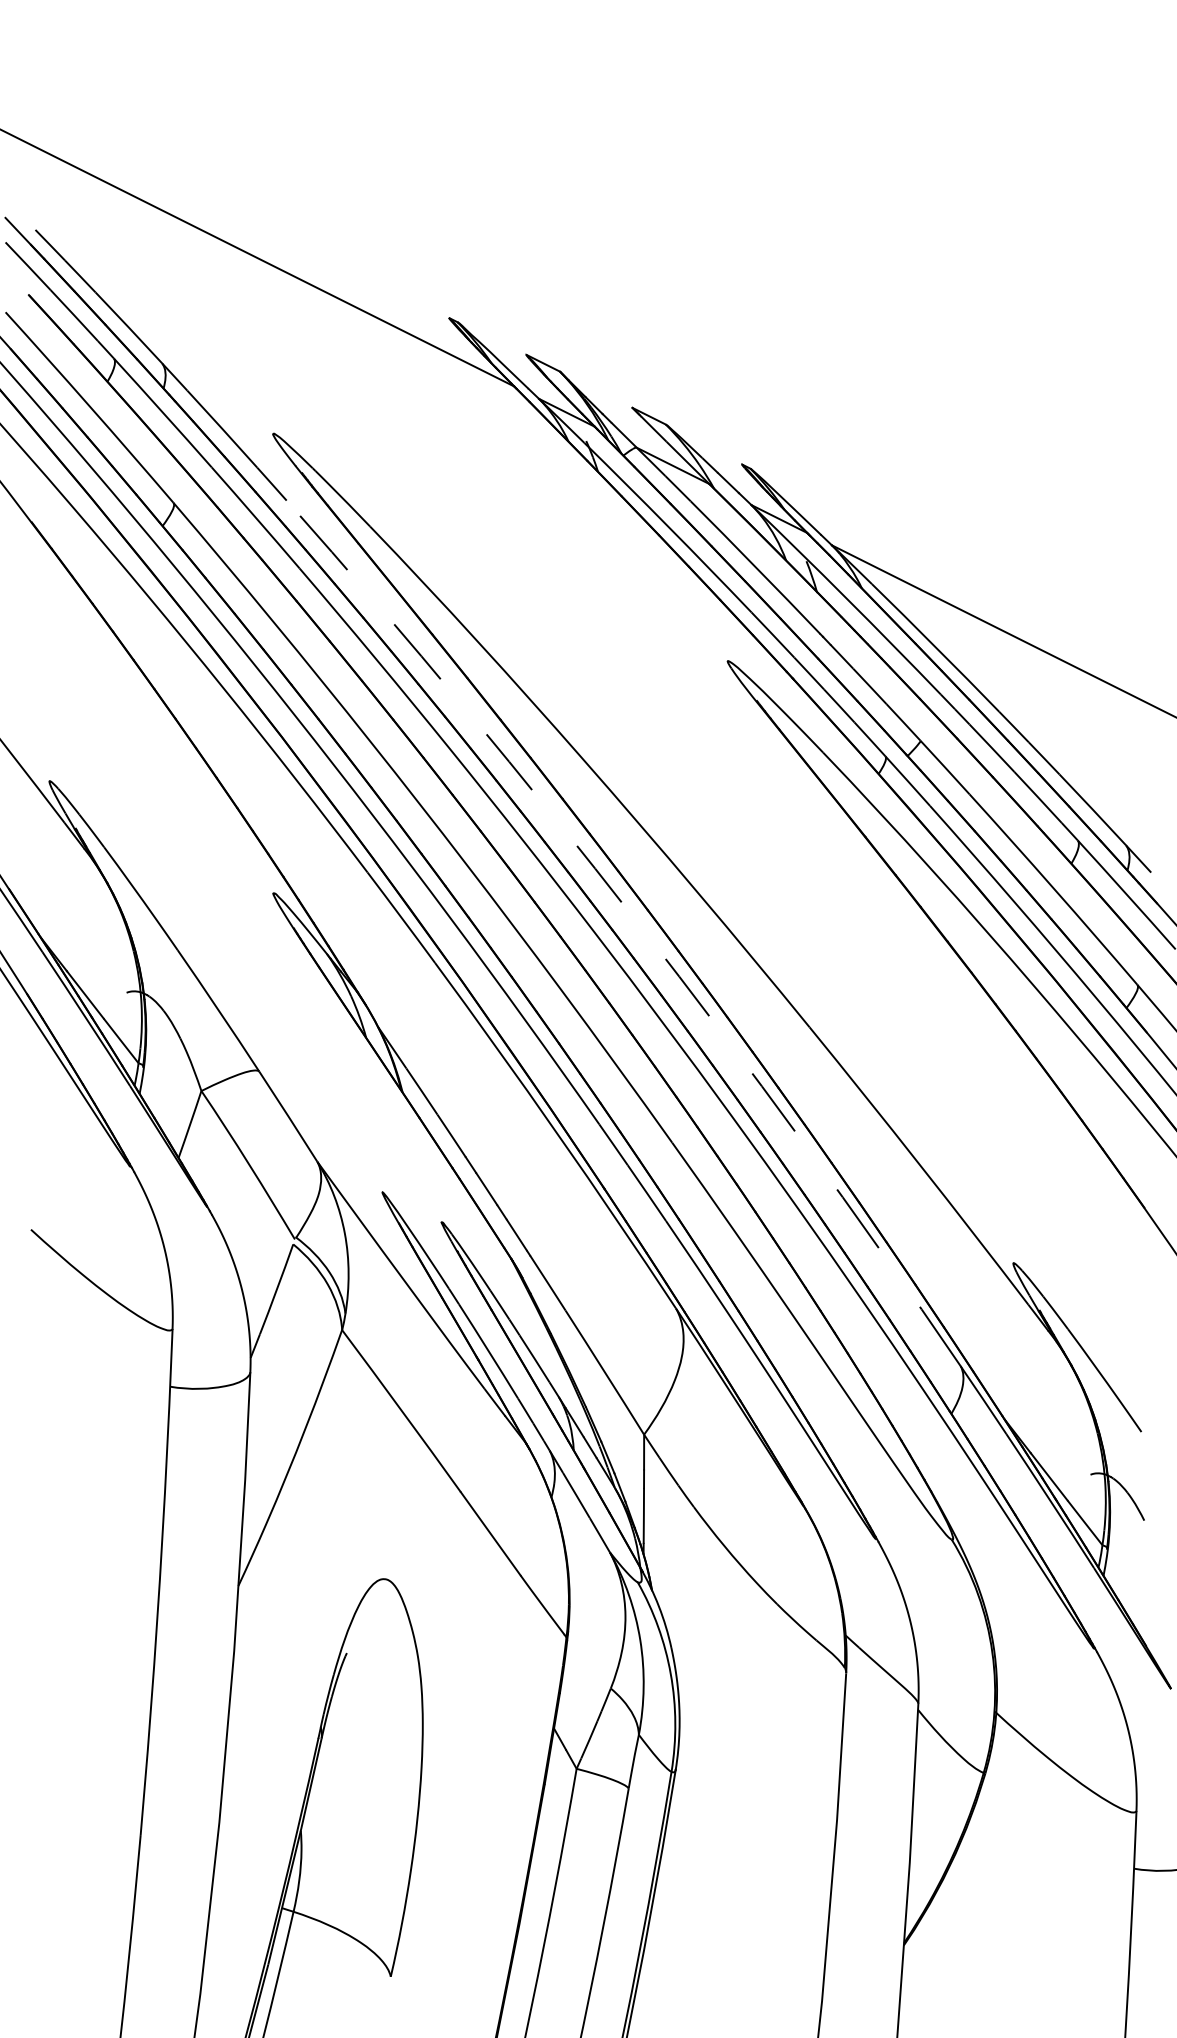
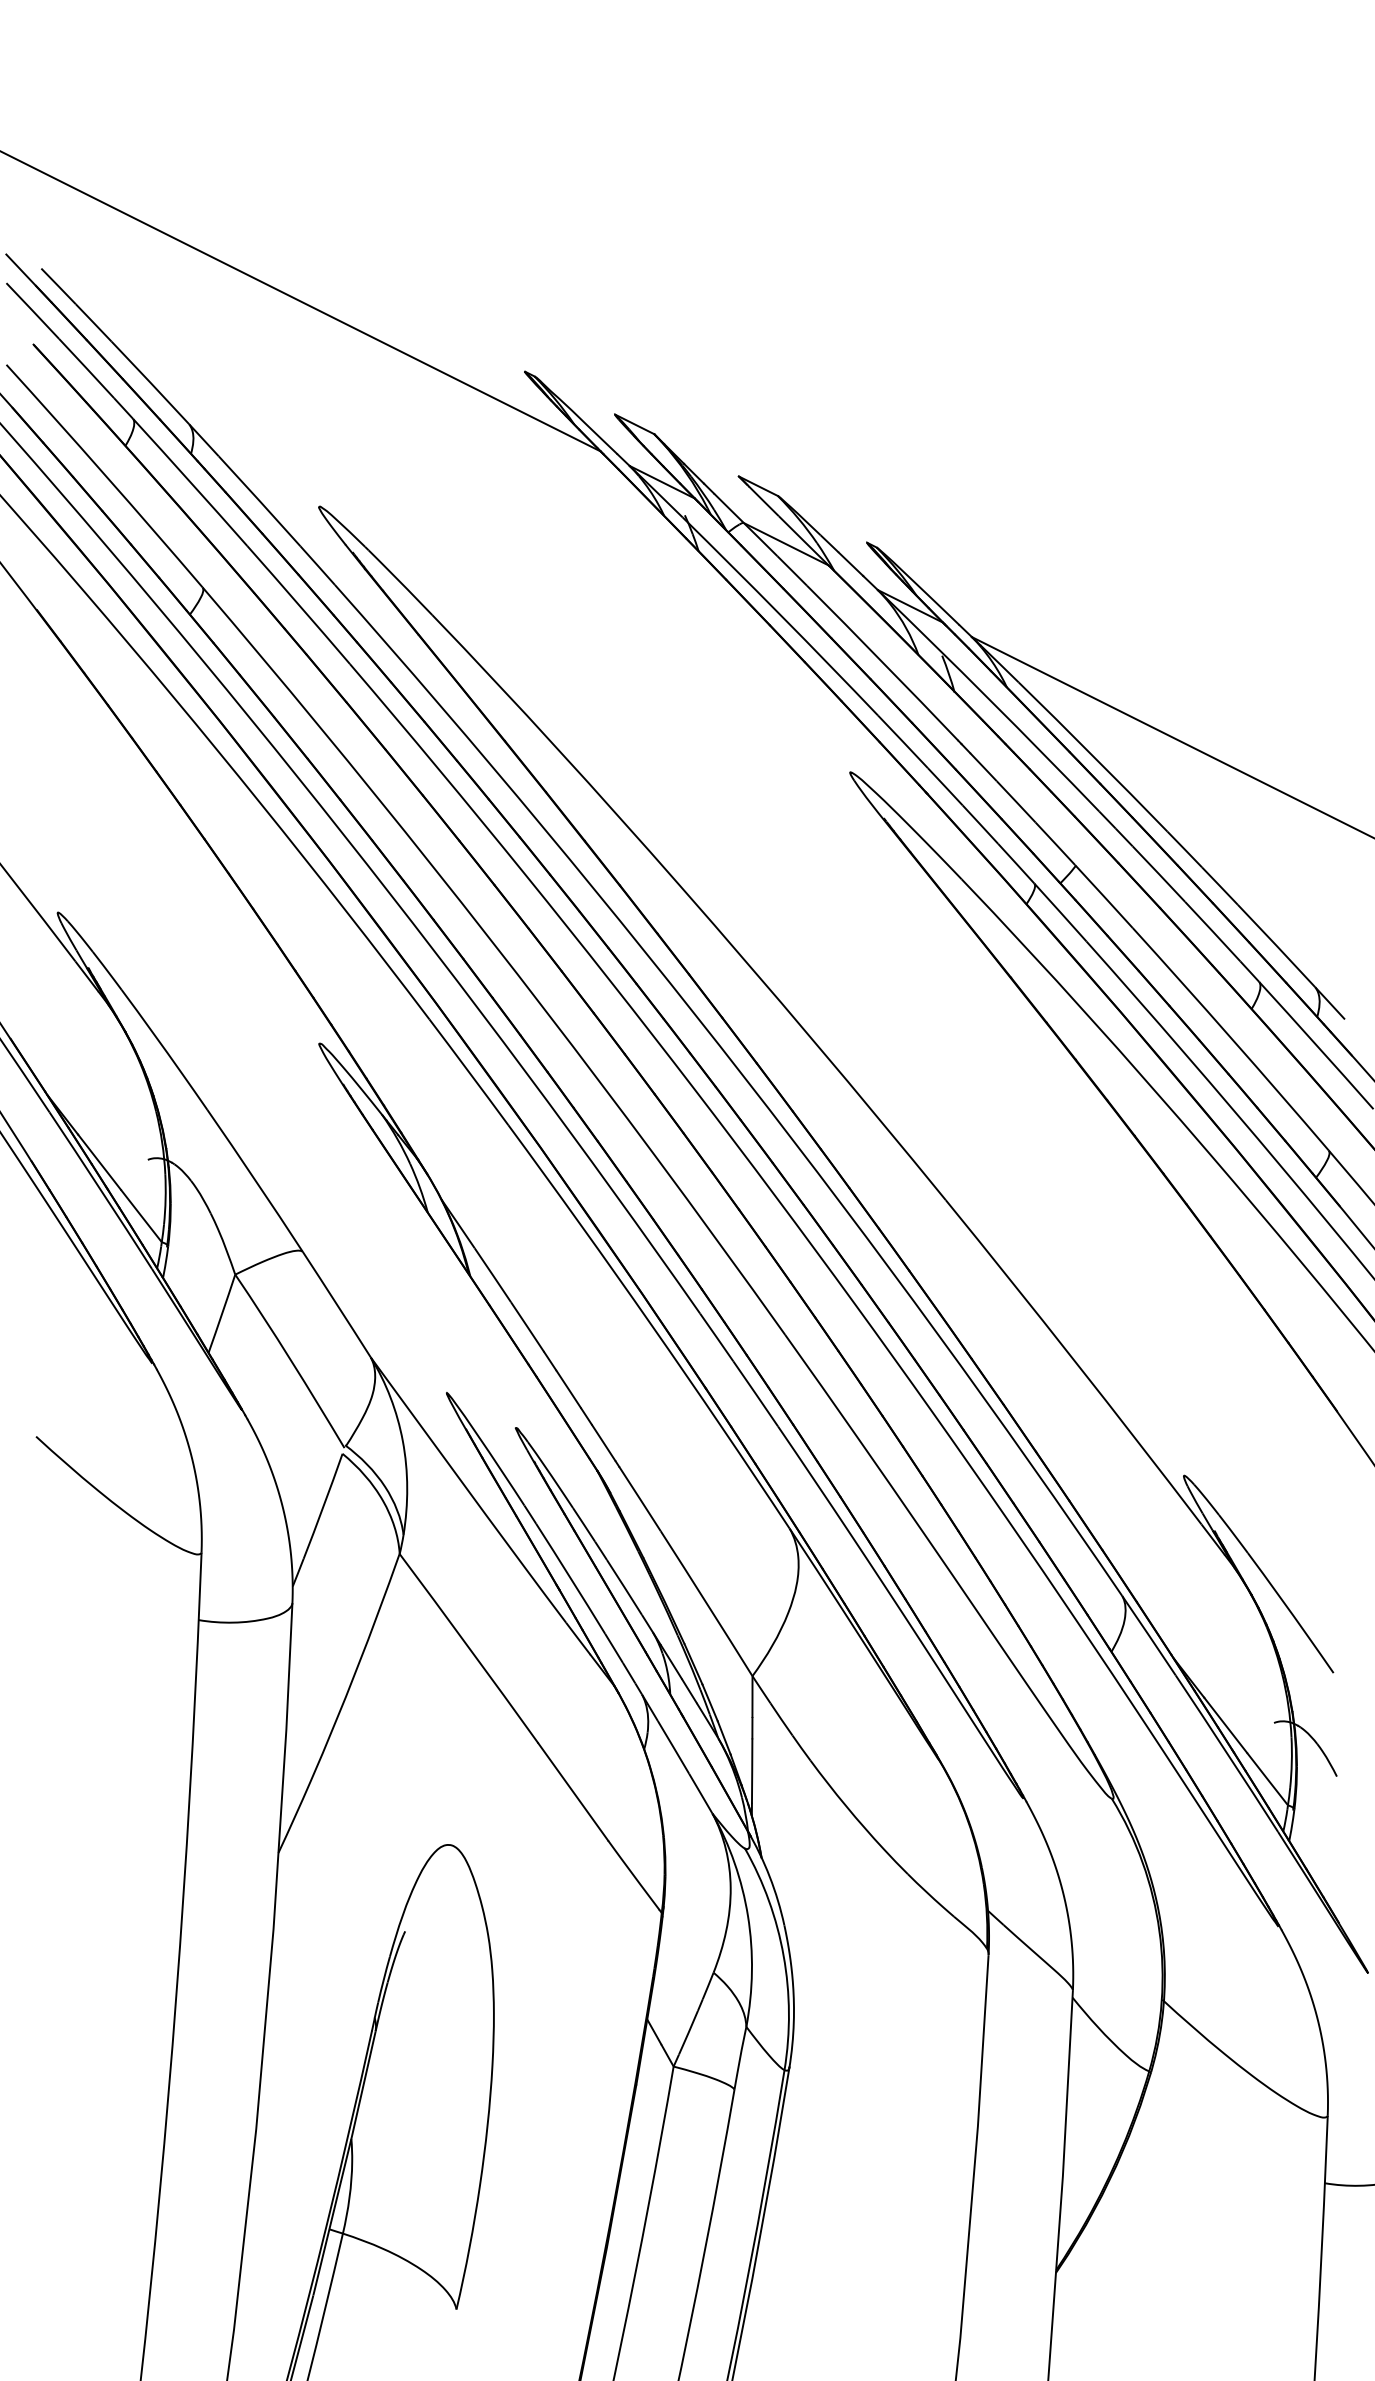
arc: (637, 922) -> (744, 1077), dashed -> solid

